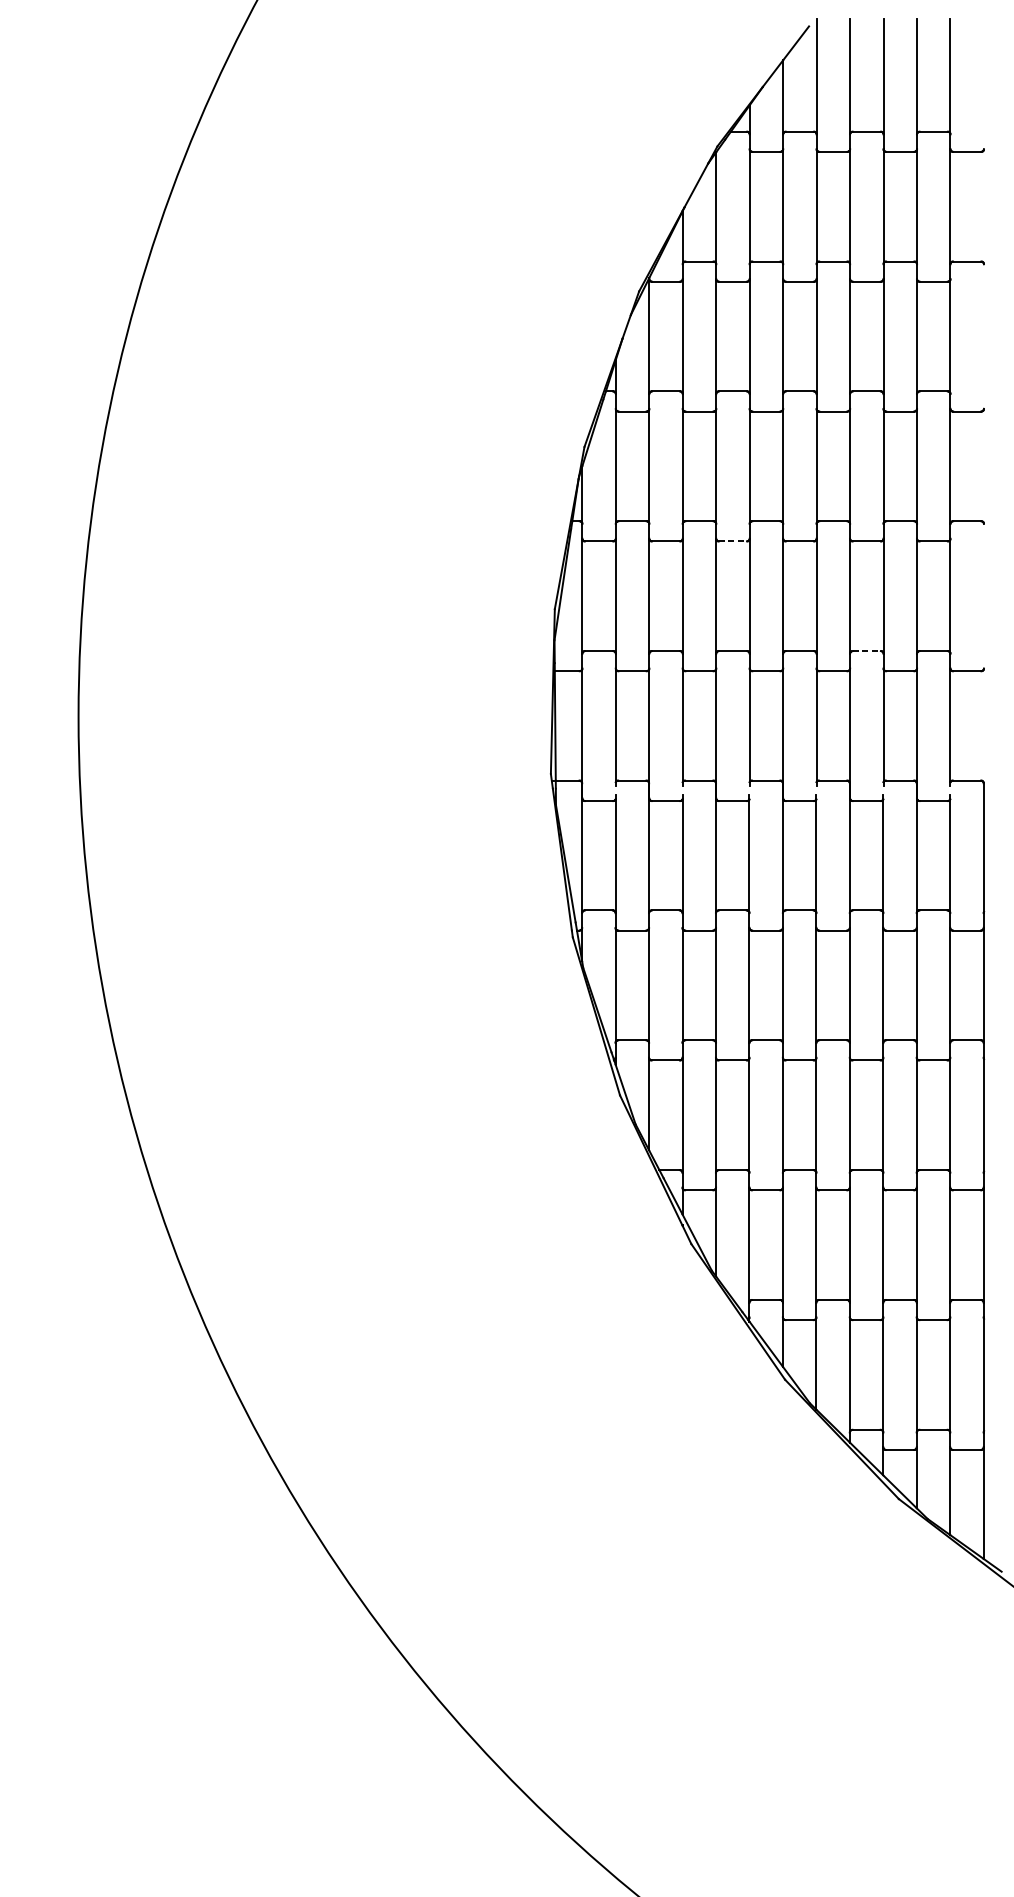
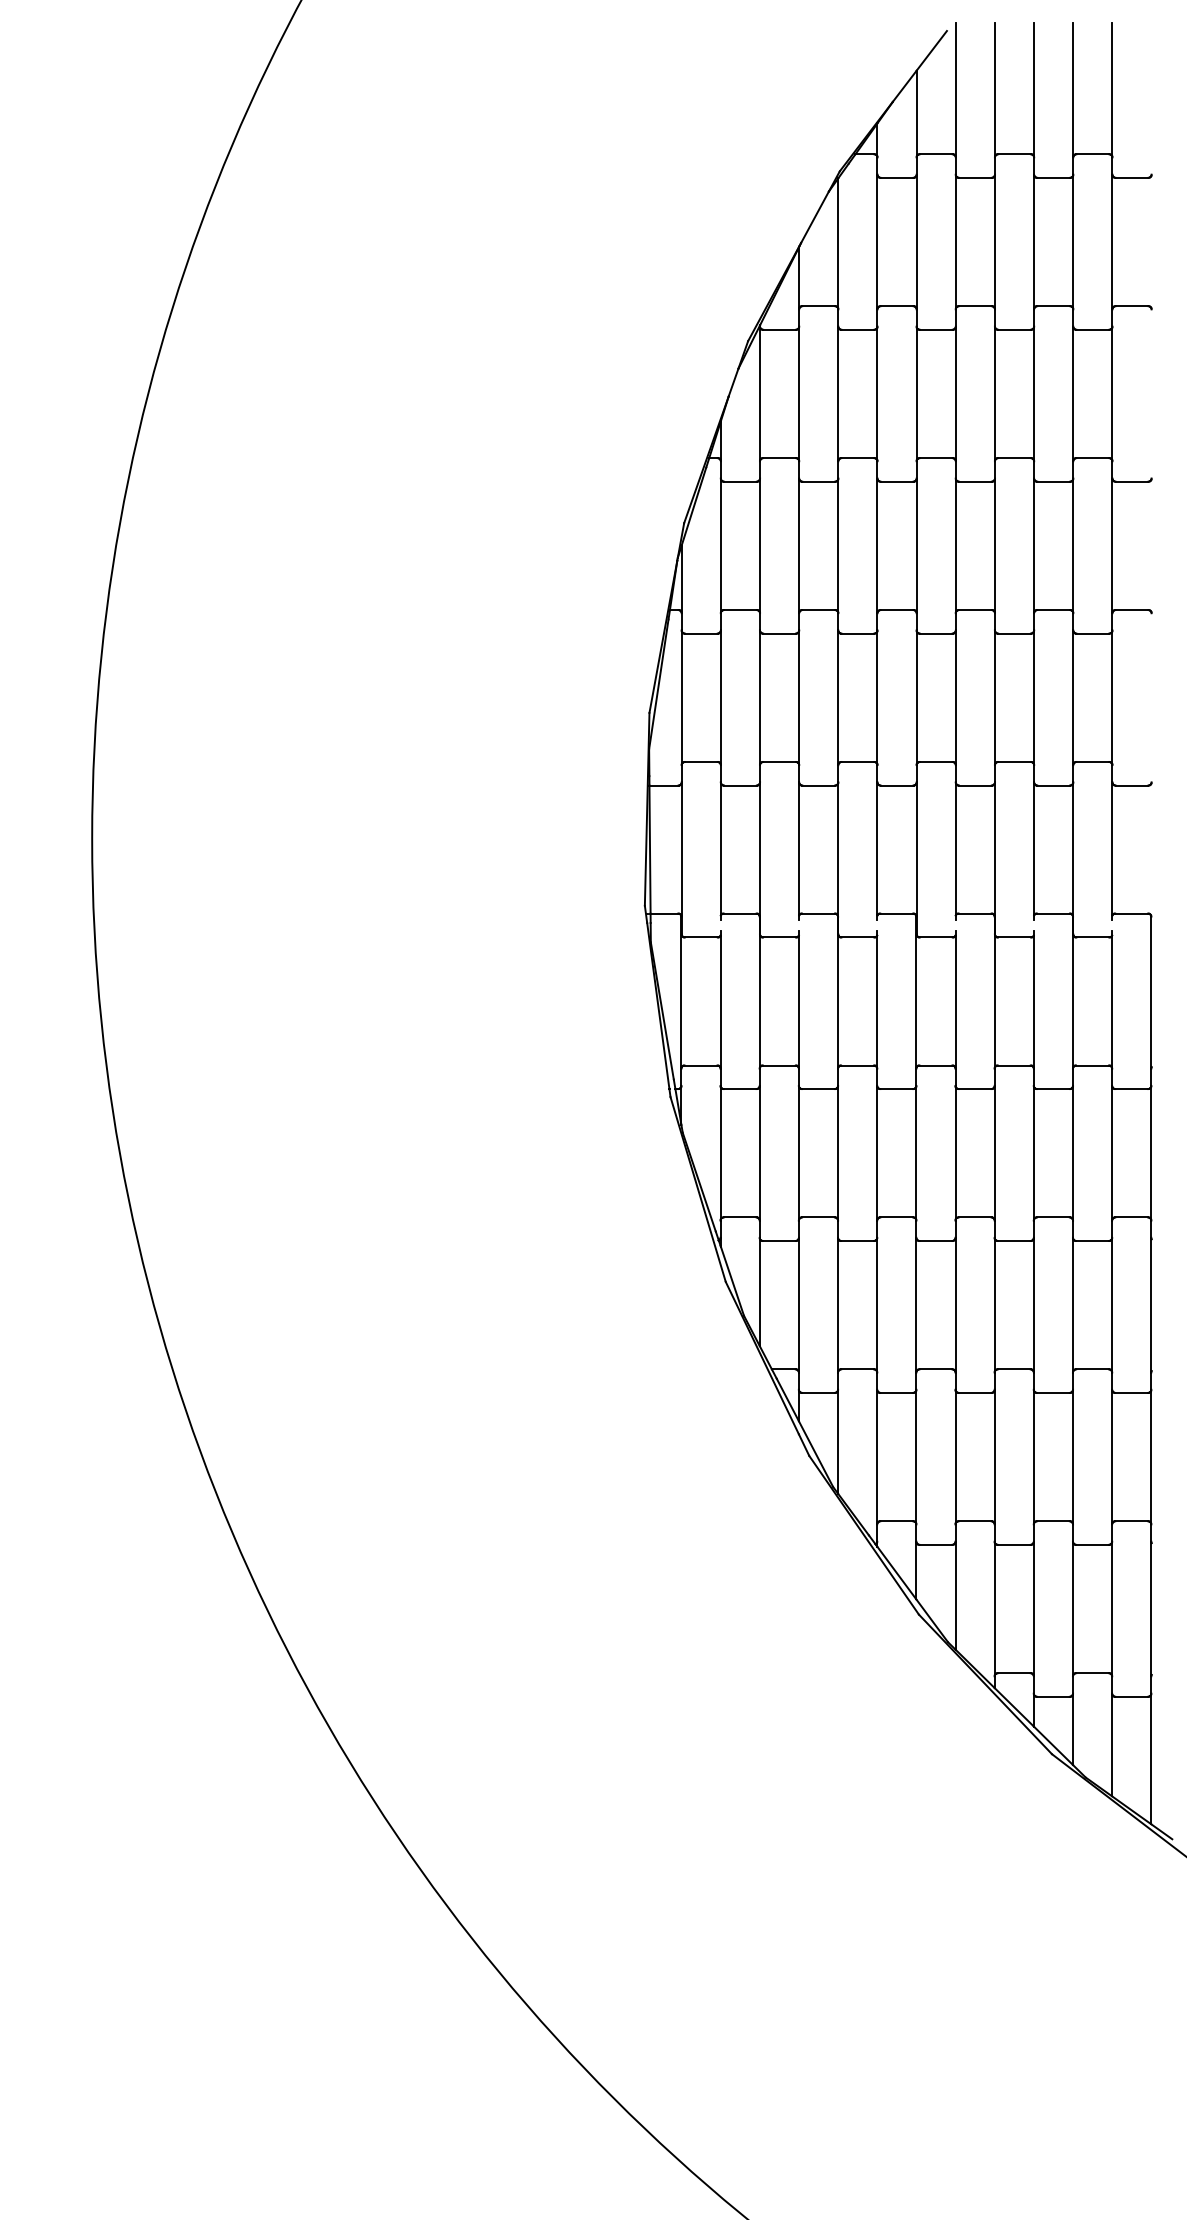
line: (733, 541) -> (858, 633), dashed -> solid
line: (867, 651) -> (1015, 762), dashed -> solid

